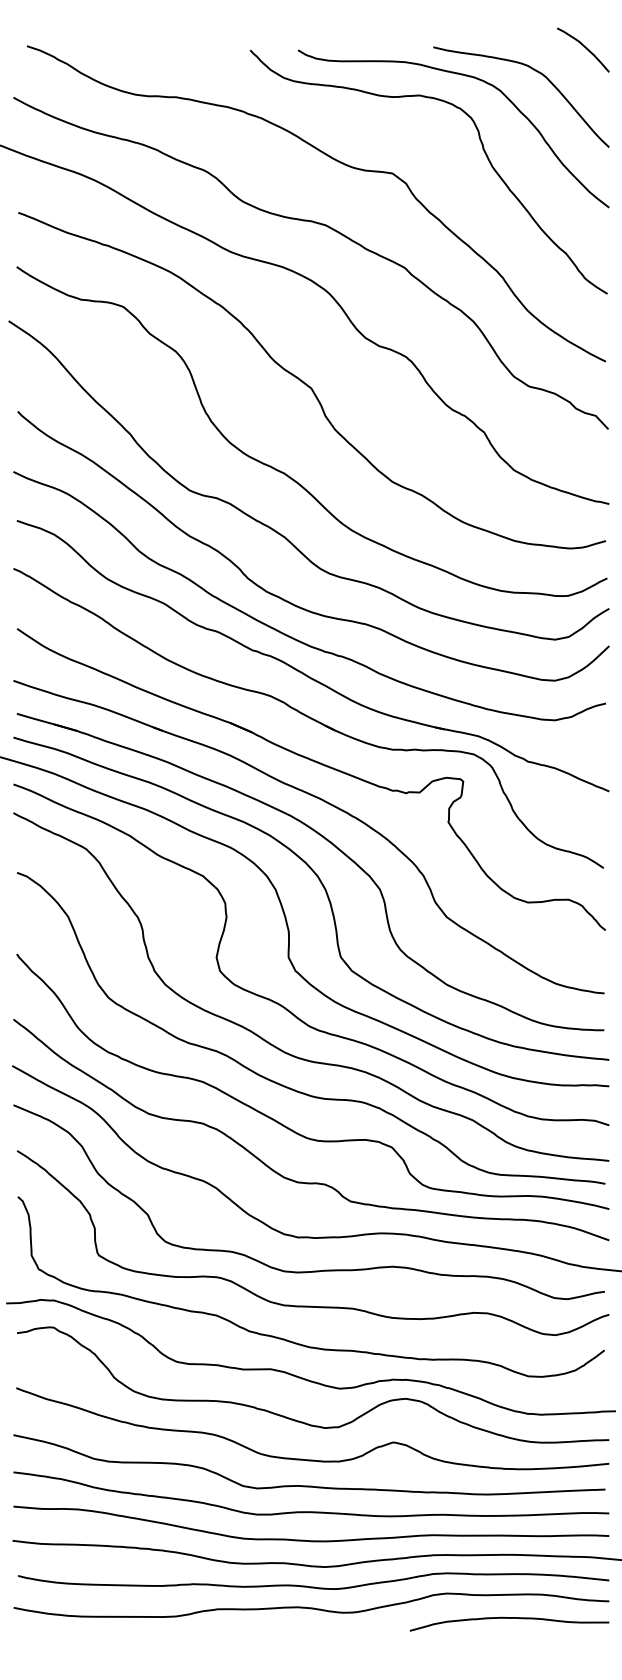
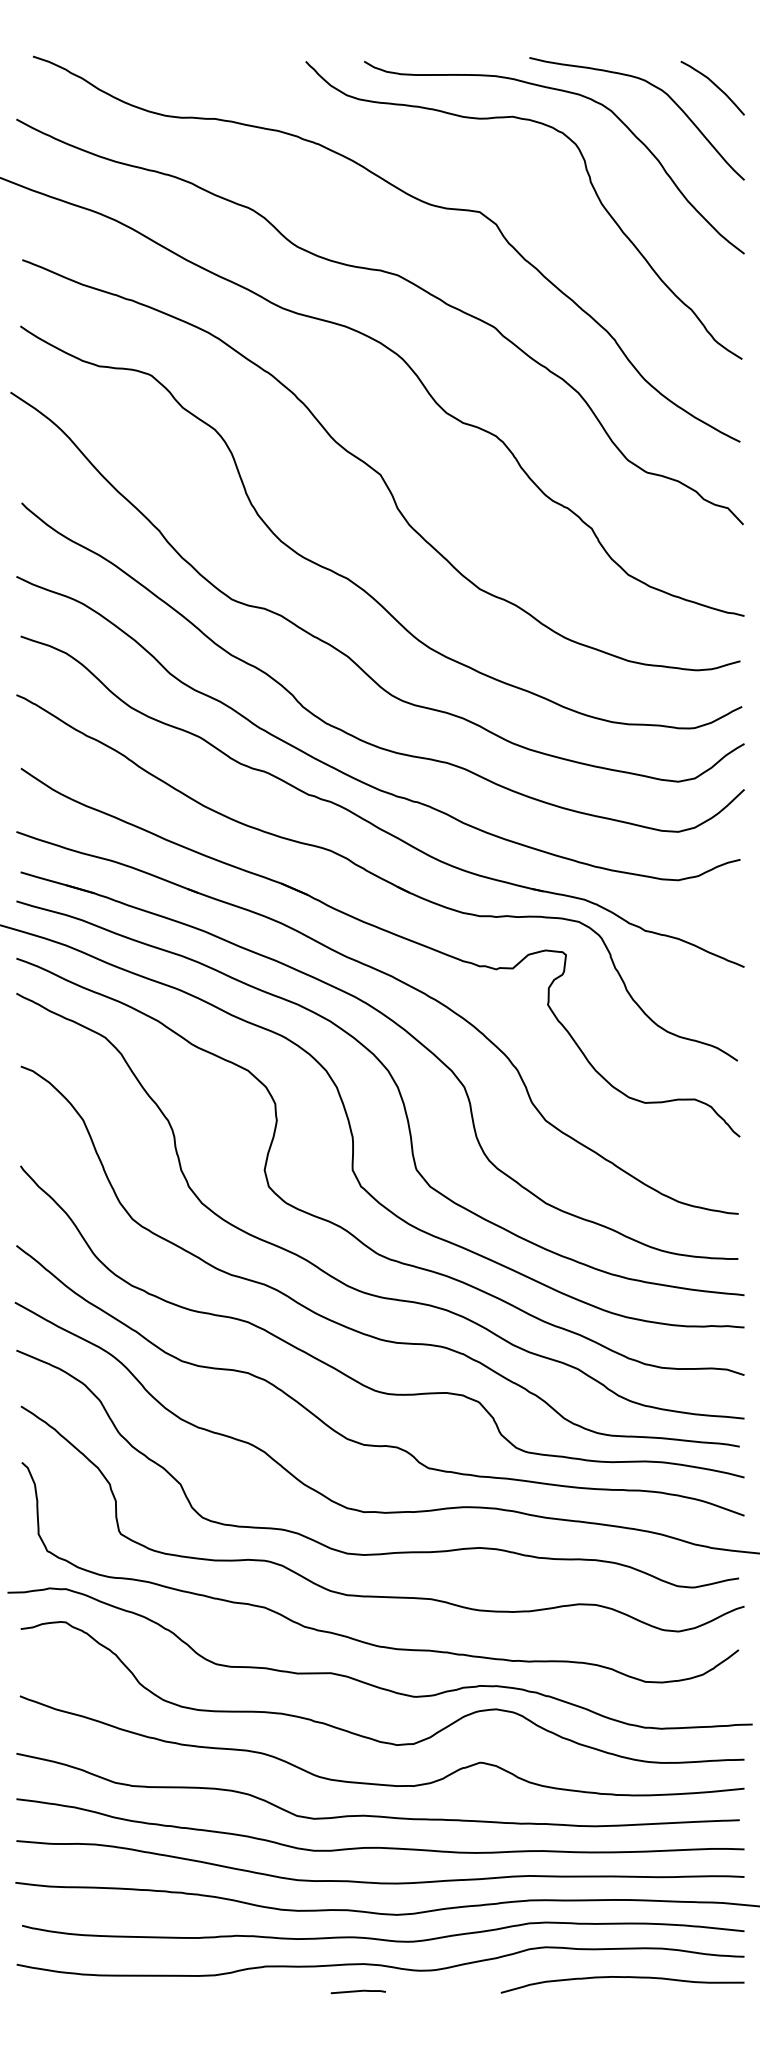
curve: (584, 47) -> (714, 85), moved
line: (292, 1629) -> (357, 1991), added

